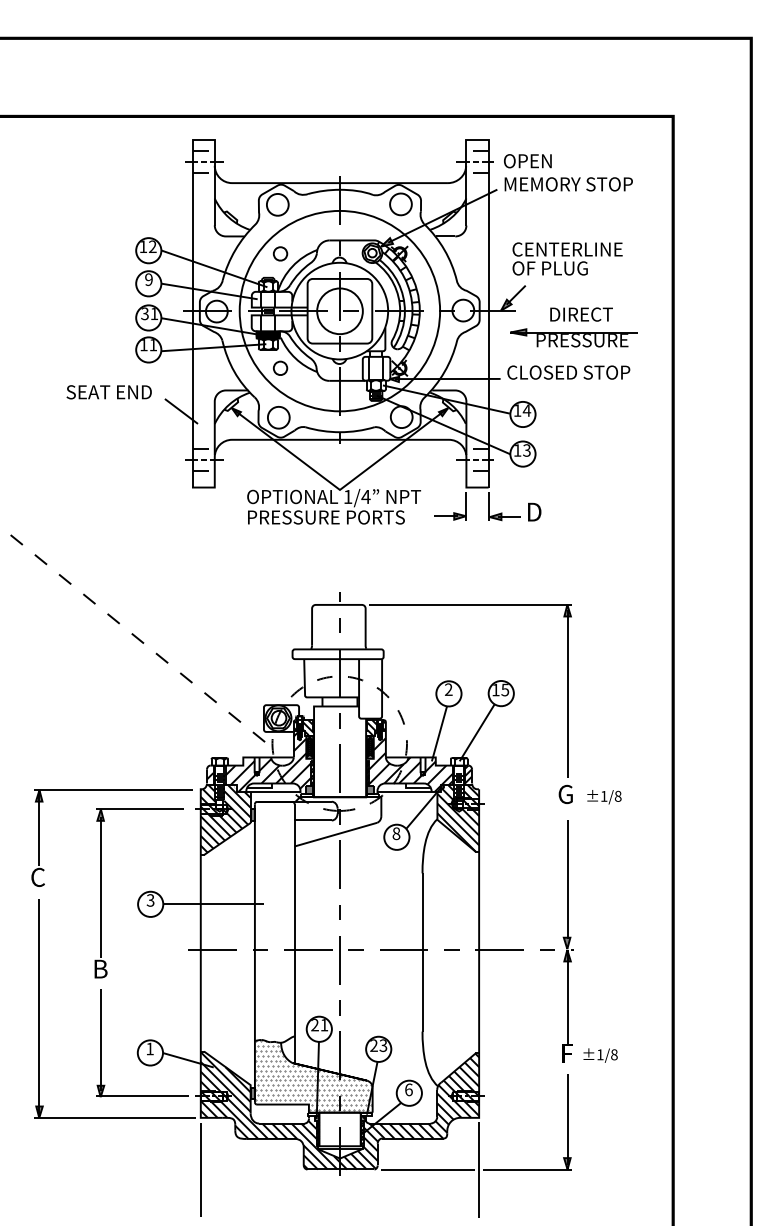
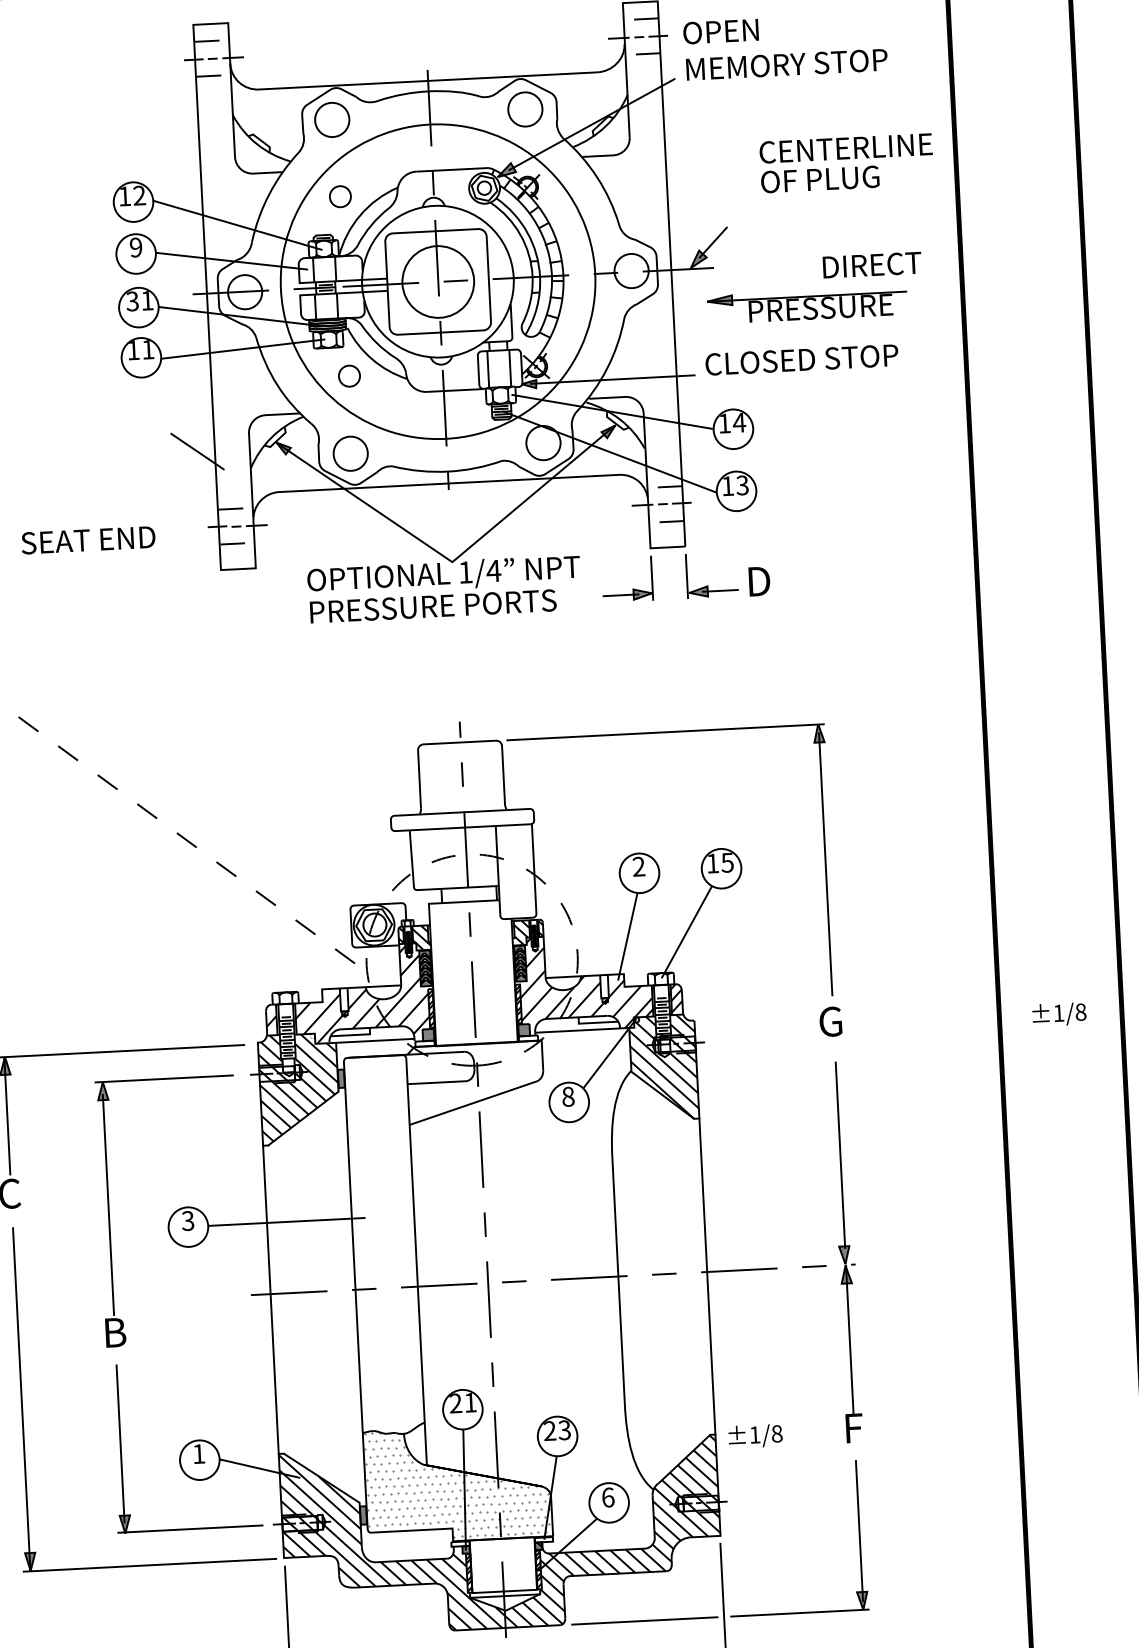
text: (567, 258) -> (846, 162), moved
text: (581, 314) -> (872, 265), moved
text: (108, 392) -> (87, 540), moved
text: (604, 797) -> (1059, 1014), moved
text: (600, 1055) -> (755, 1436), moved

